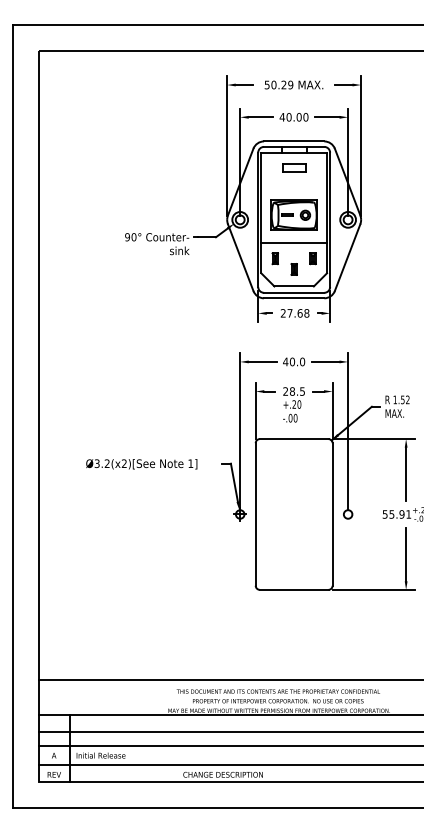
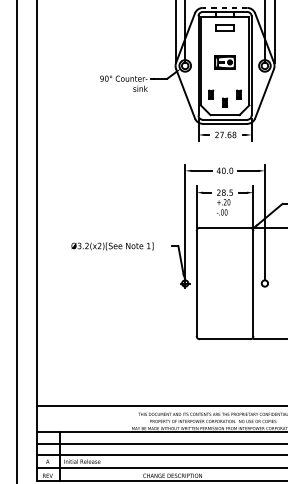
line: (293, 141) -> (224, 8), solid -> dashed
part: (293, 214) -> (224, 61), size x0.6
line: (294, 242) -> (225, 82), removed

